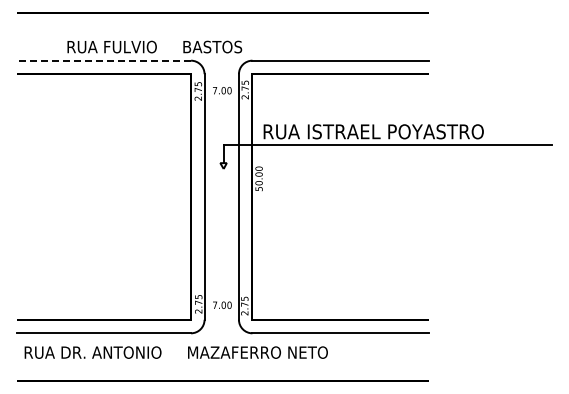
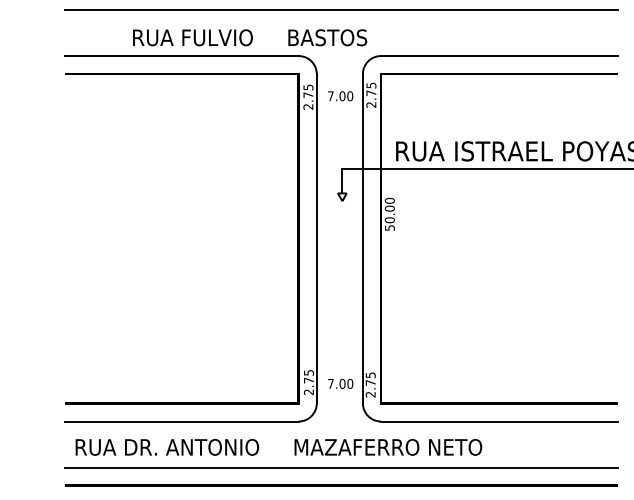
line: (223, 26) -> (342, 10), added
line: (104, 60) -> (182, 55), dashed -> solid
line: (223, 367) -> (342, 467), added

